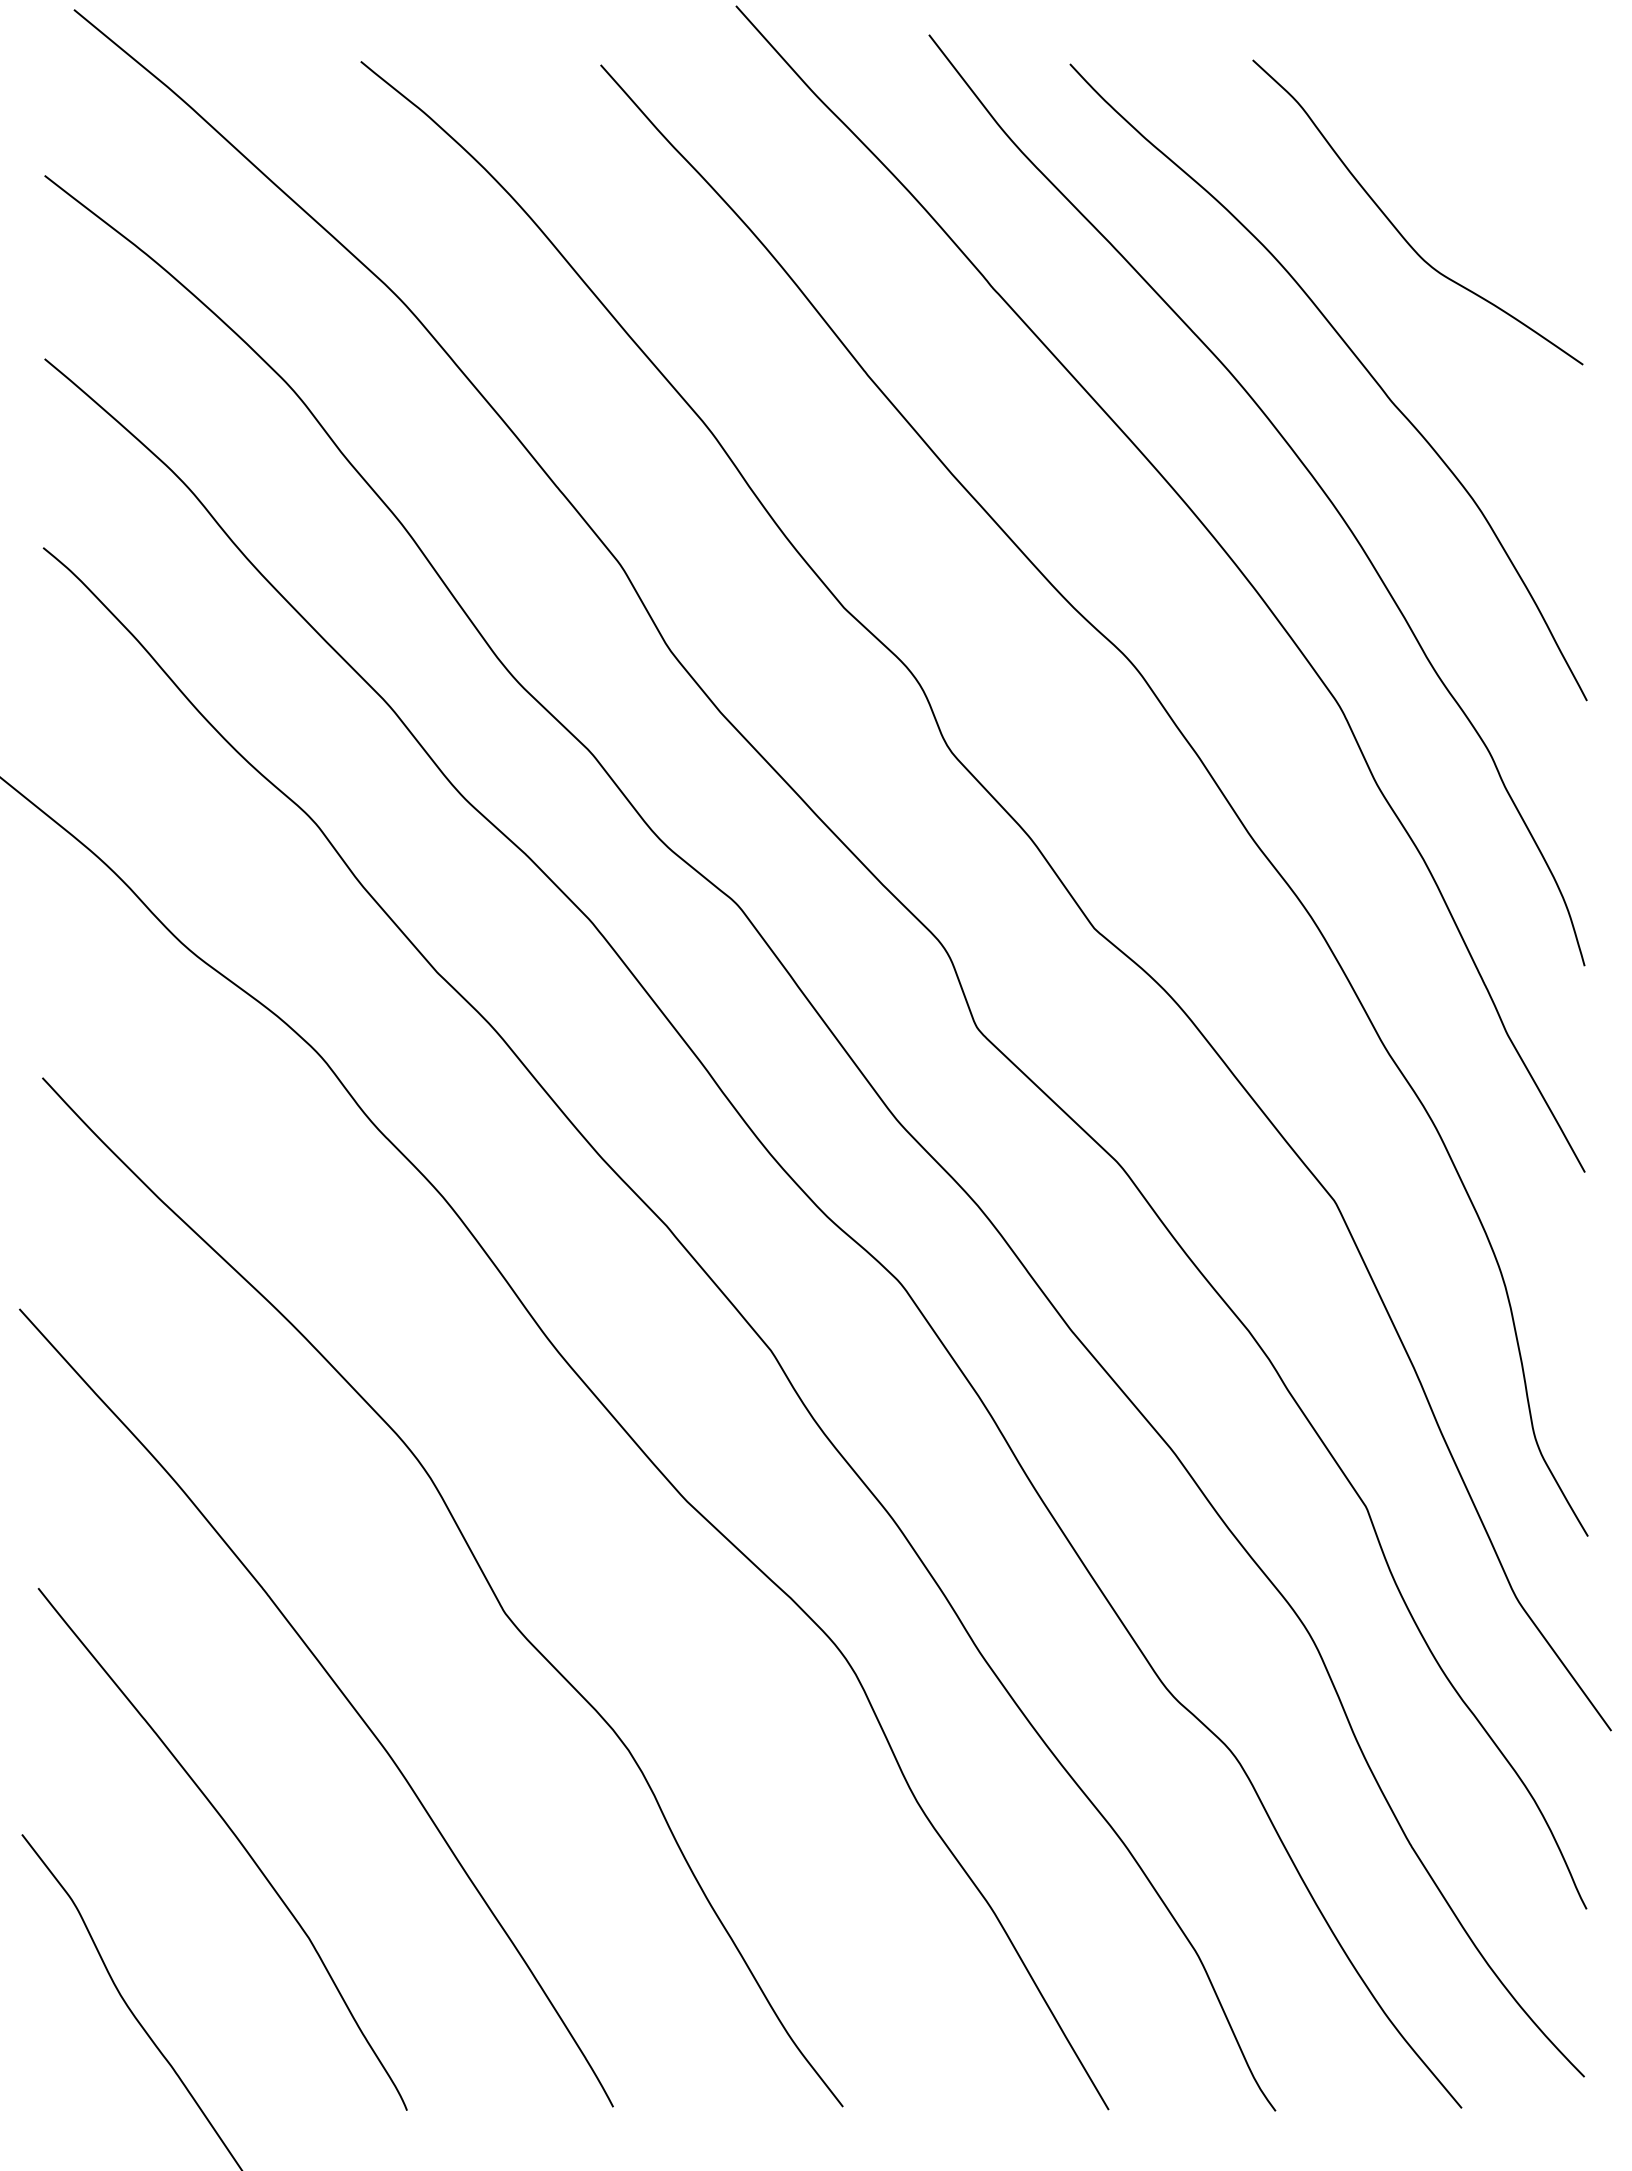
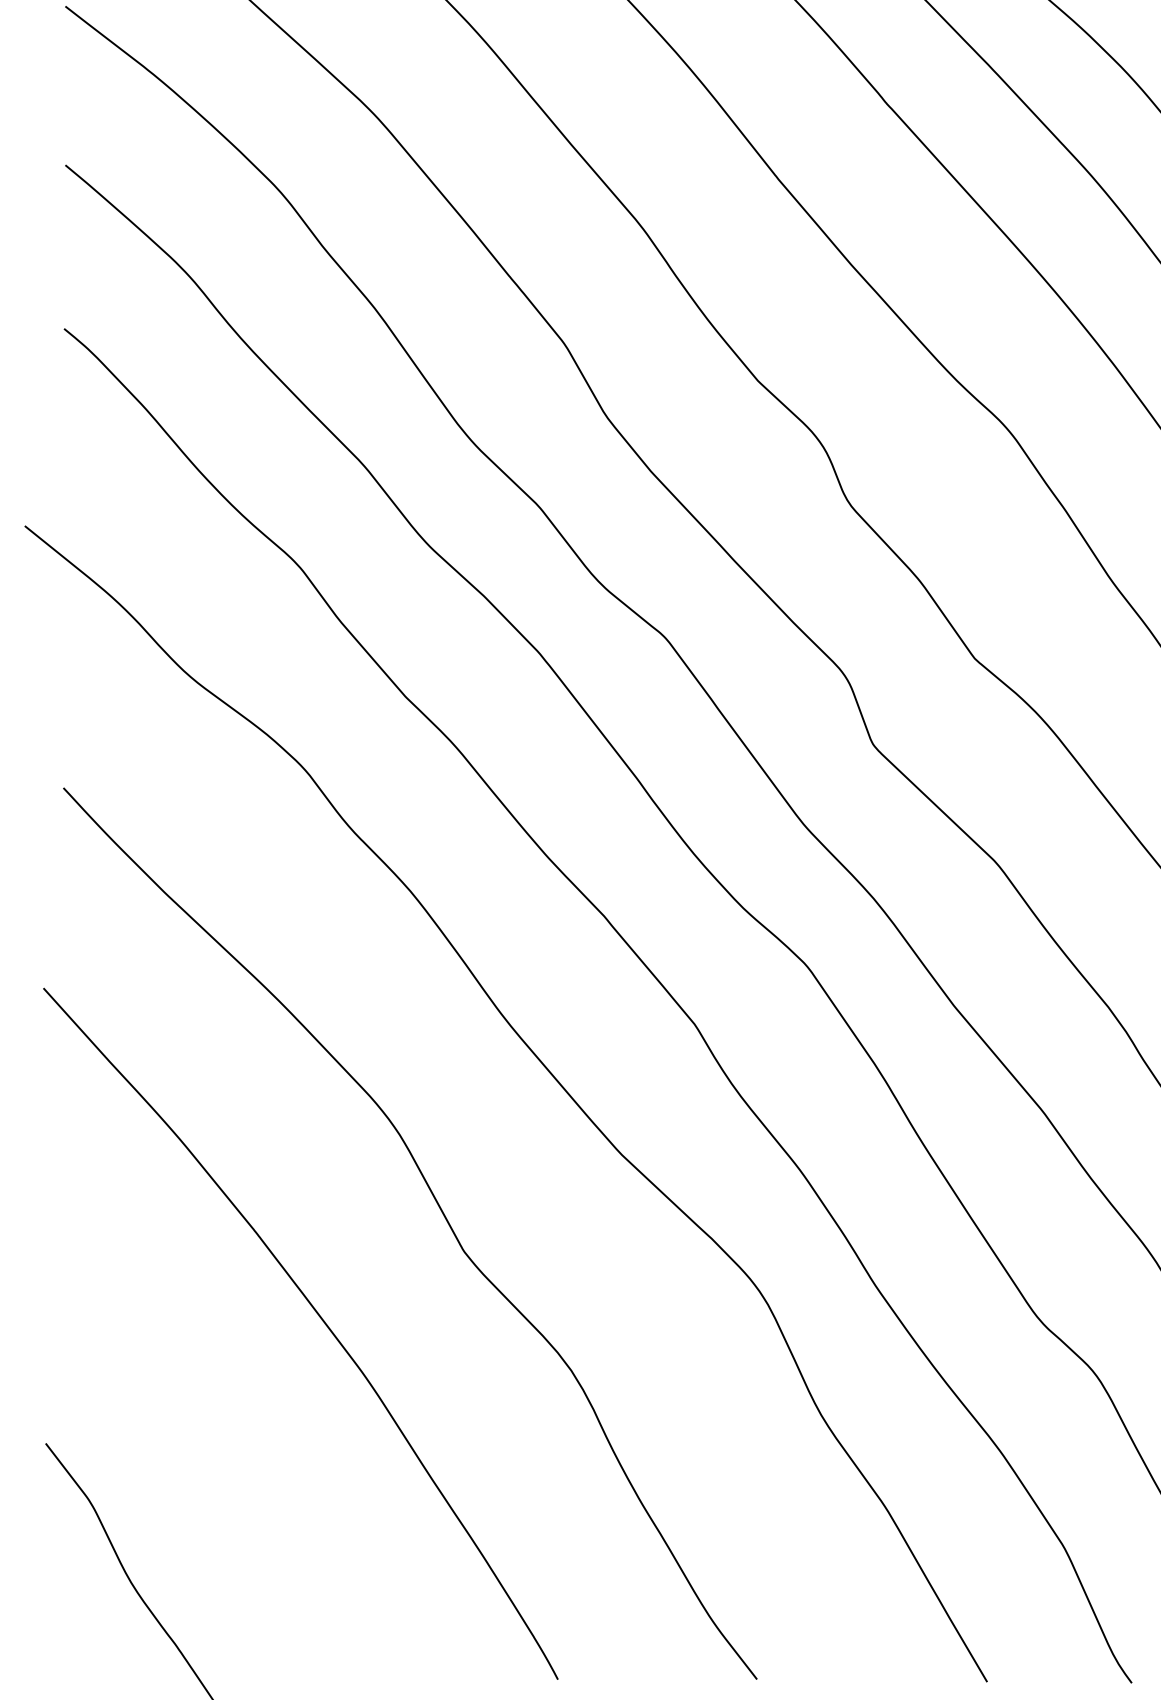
curve: (237, 1840) -> (232, 1448), removed

